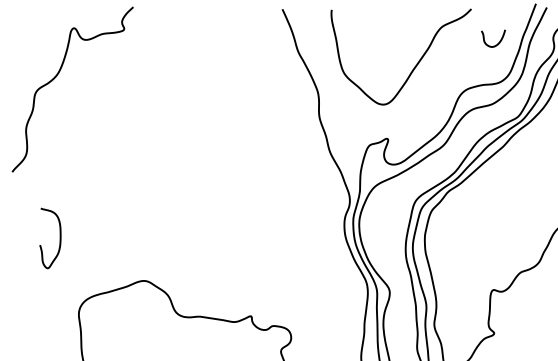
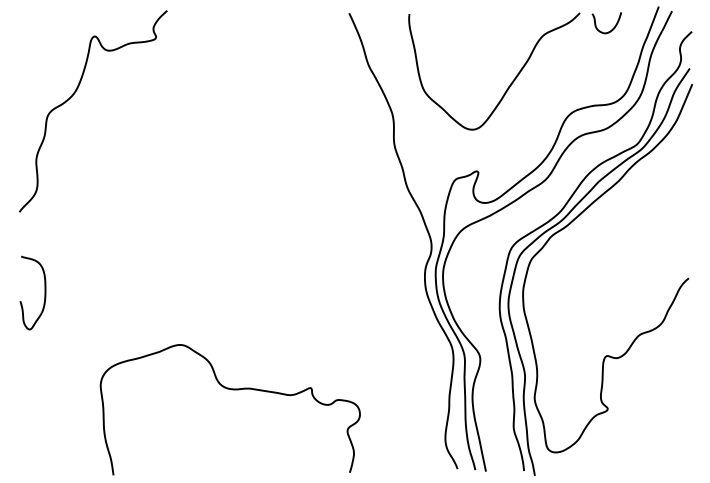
curve: (498, 43) -> (612, 28), moved
curve: (59, 237) -> (44, 292), moved

